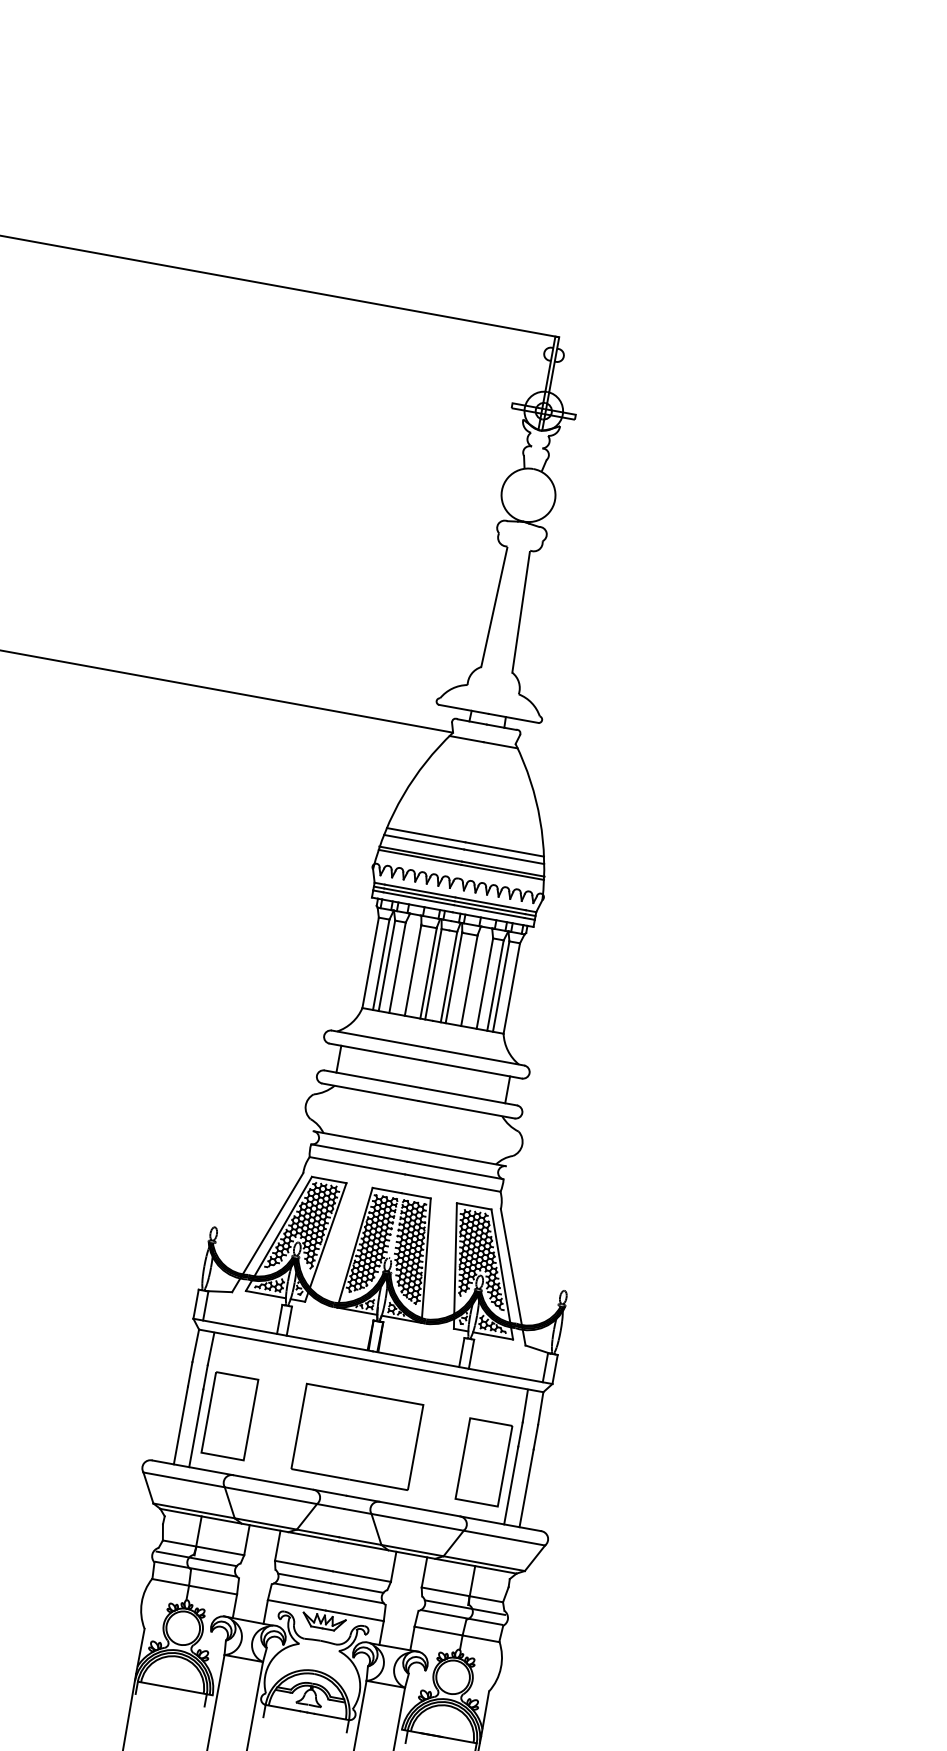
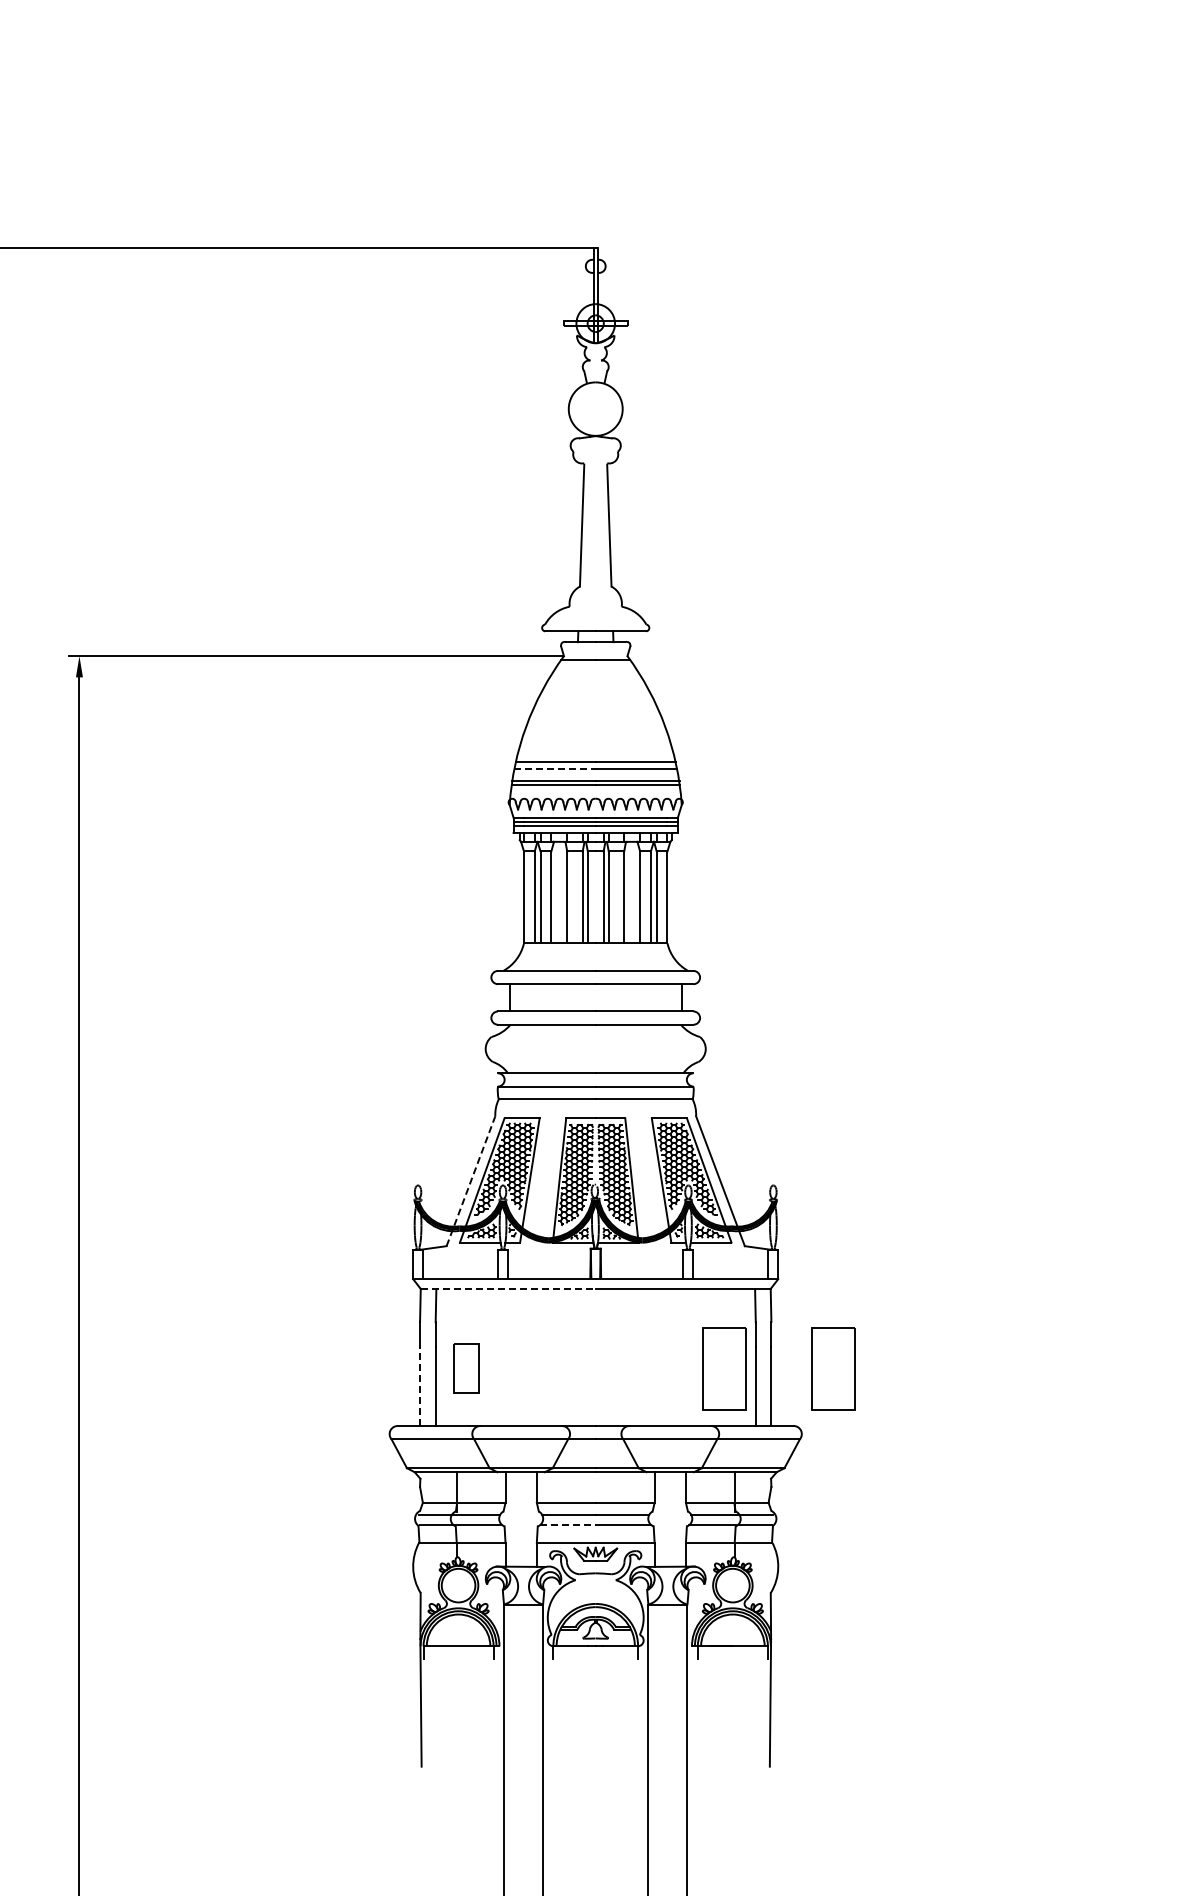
line: (424, 842) -> (555, 769), solid -> dashed
line: (268, 1232) -> (471, 1180), solid -> dashed
line: (285, 1344) -> (508, 1288), solid -> dashed
part: (229, 1416) -> (466, 1368), size x0.6
line: (181, 1425) -> (420, 1386), solid -> dashed
part: (357, 1437) -> (595, 1366), removed
part: (590, 1481) -> (833, 1368), added
line: (301, 1588) -> (567, 1525), solid -> dashed

